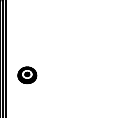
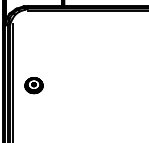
part: (26, 75) -> (33, 85), moved

